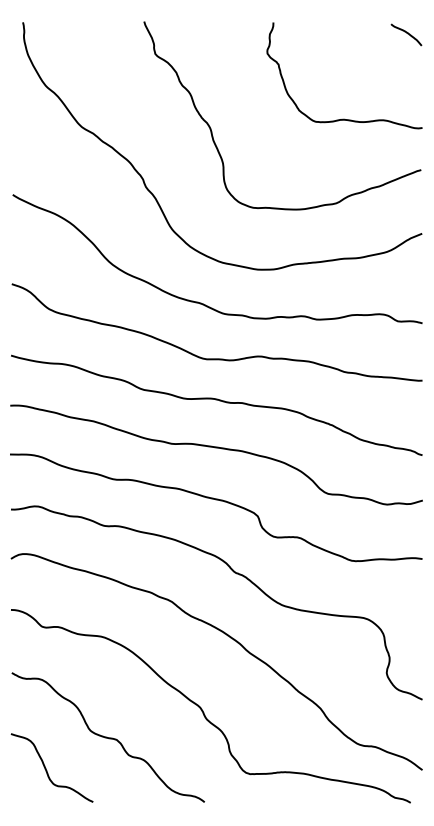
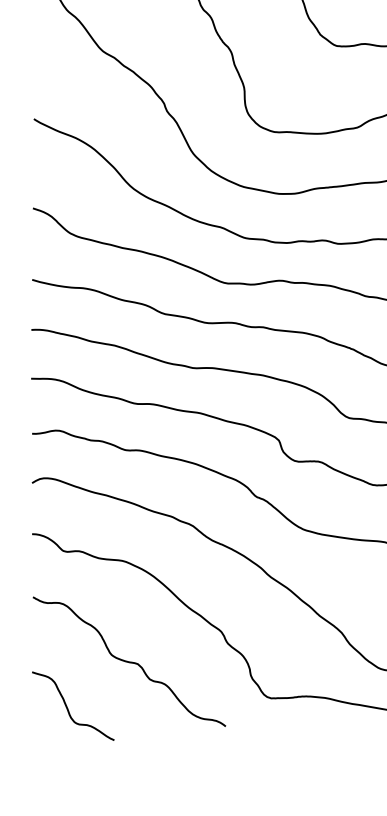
curve: (47, 770) -> (68, 708), moved

